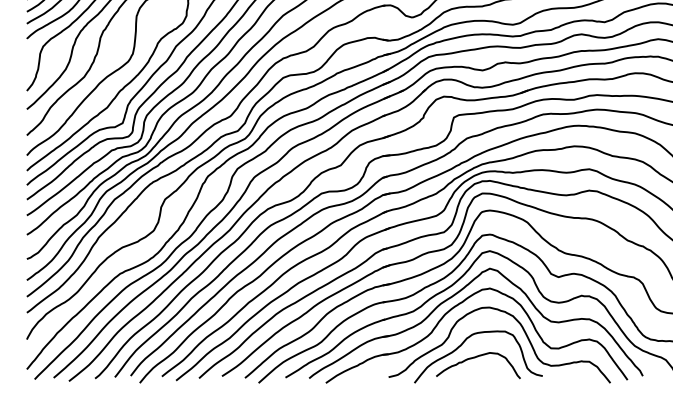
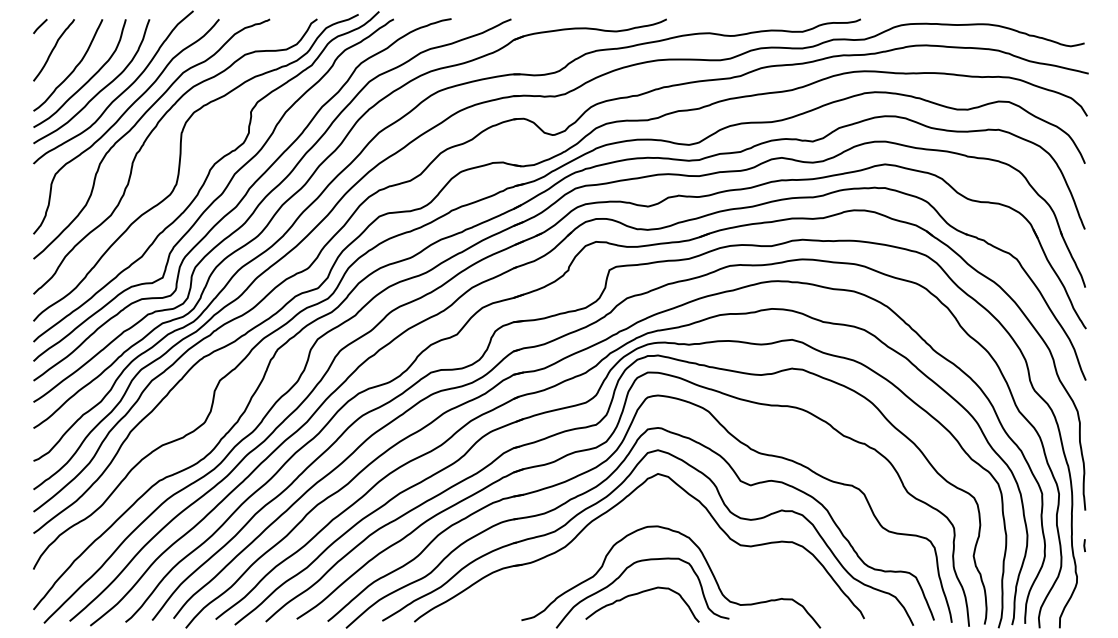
part: (457, 306) -> (614, 524), removed

